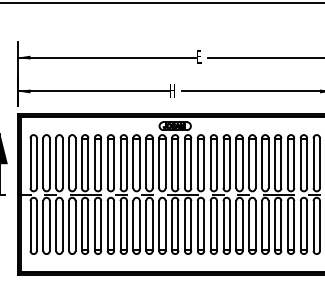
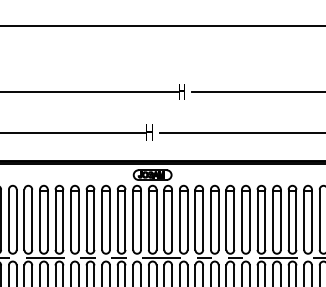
text: (199, 56) -> (181, 90), E -> H

